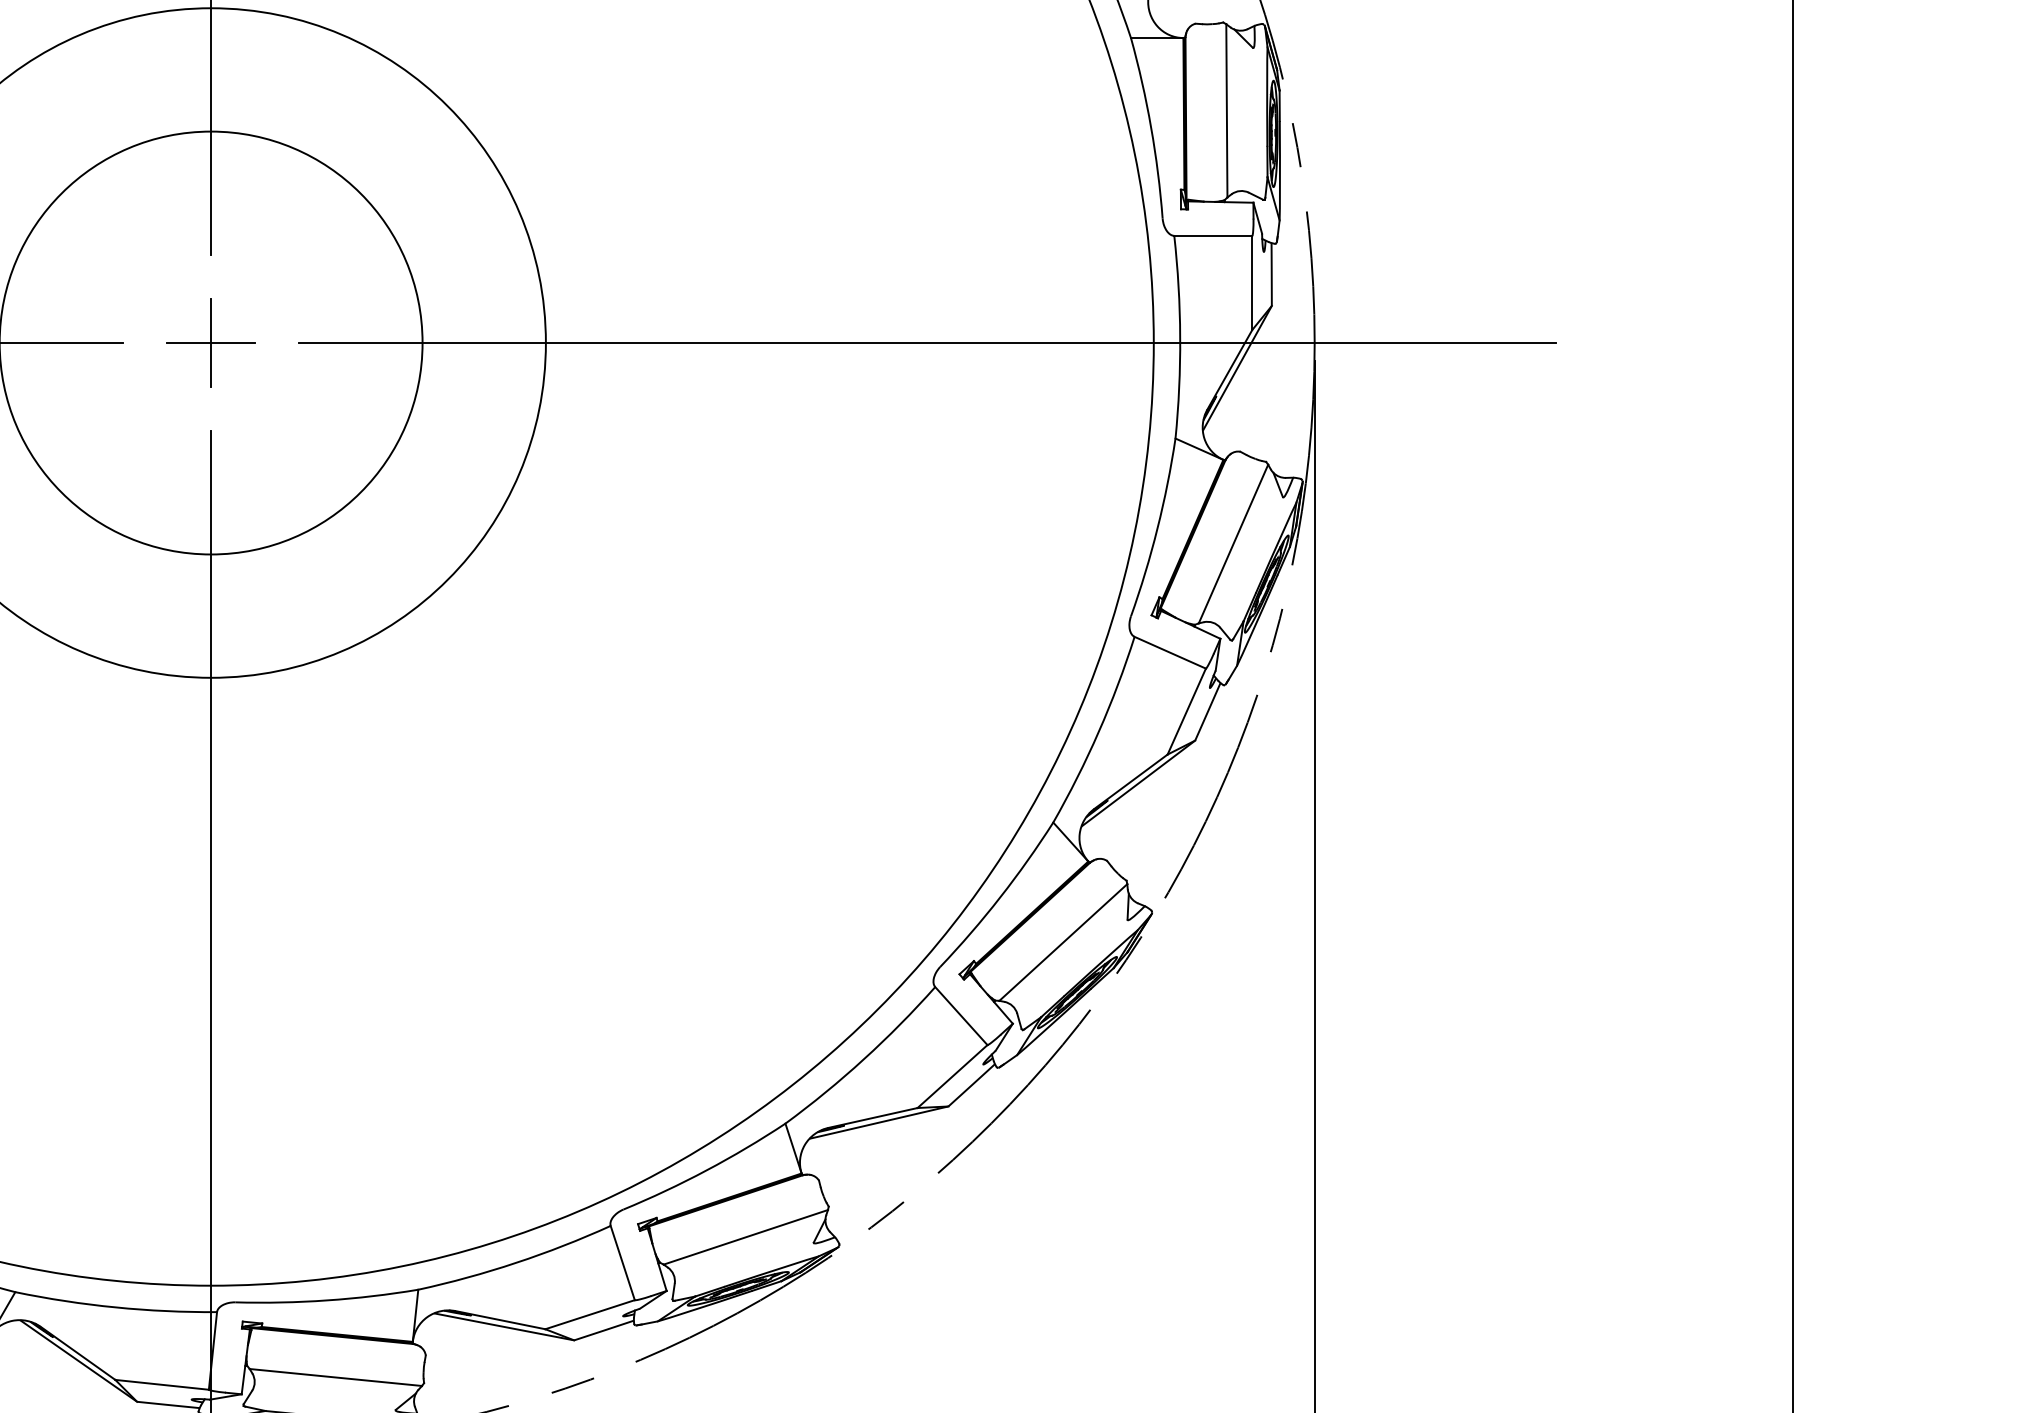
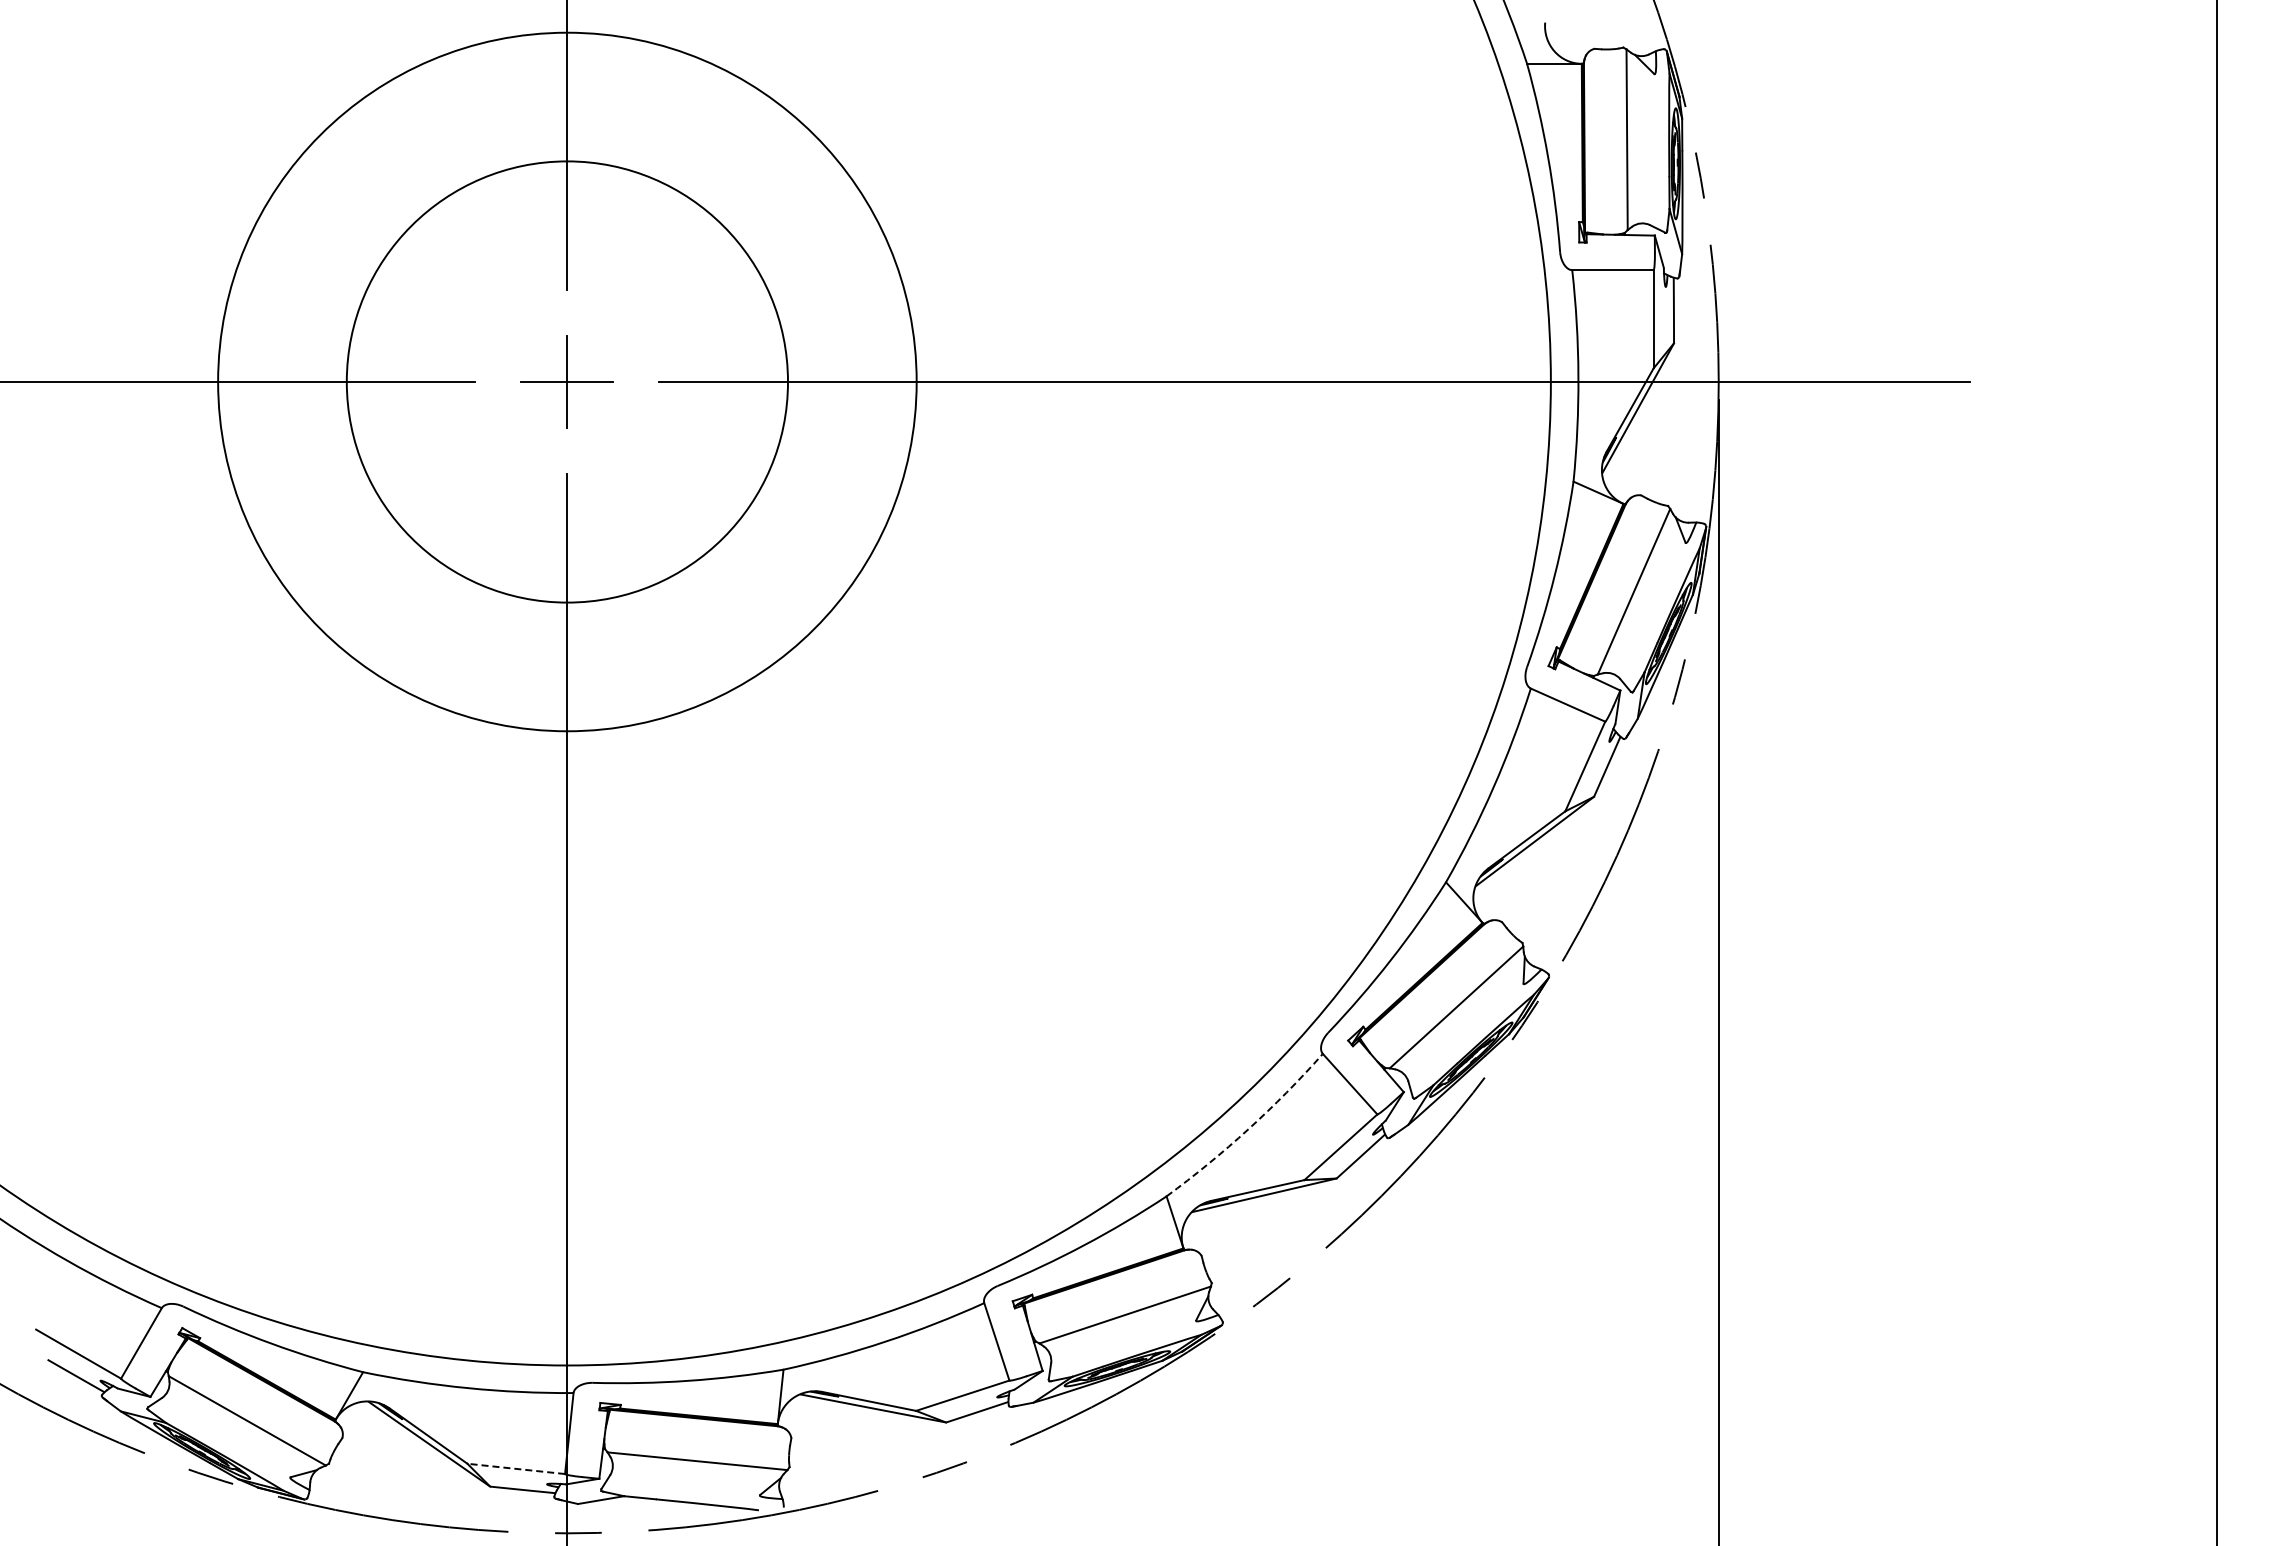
arc: (863, 1059) -> (1248, 1129), solid -> dashed
line: (161, 1384) -> (515, 1468), solid -> dashed

